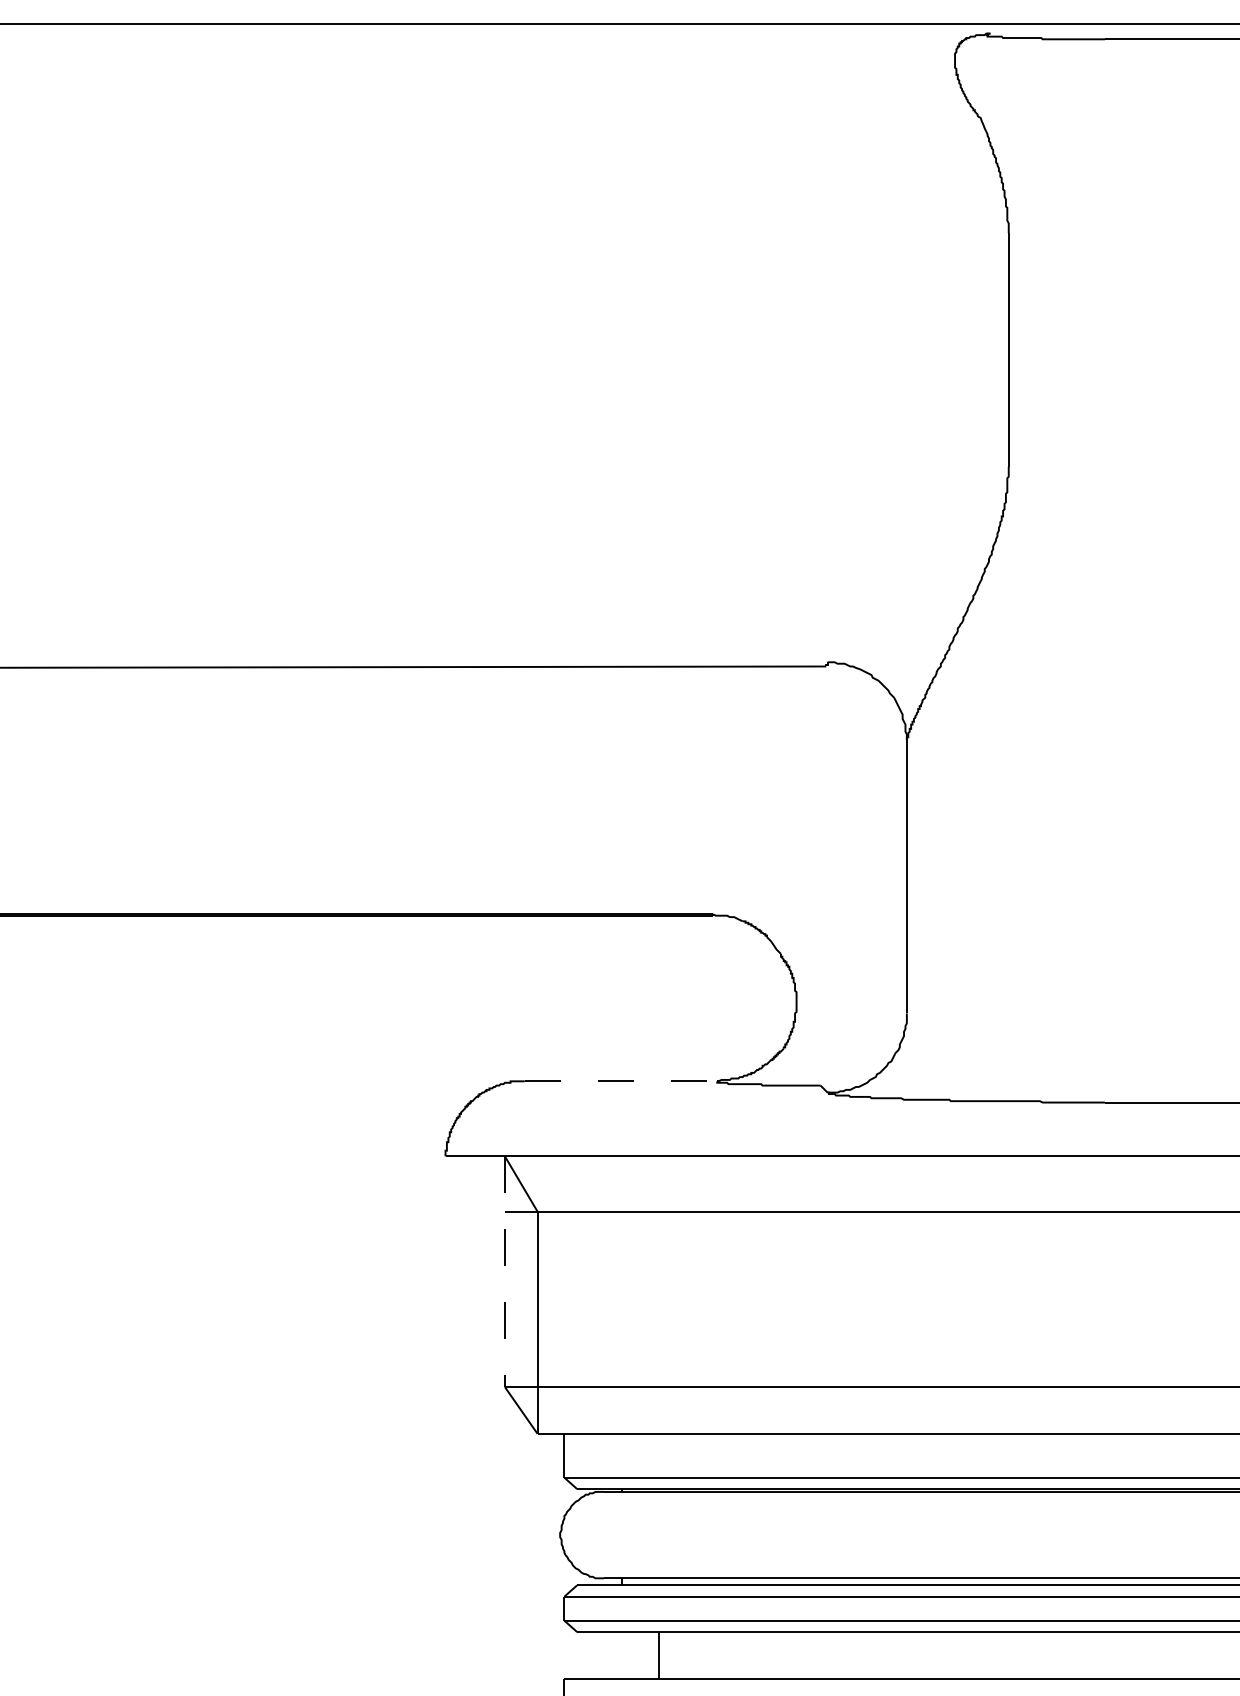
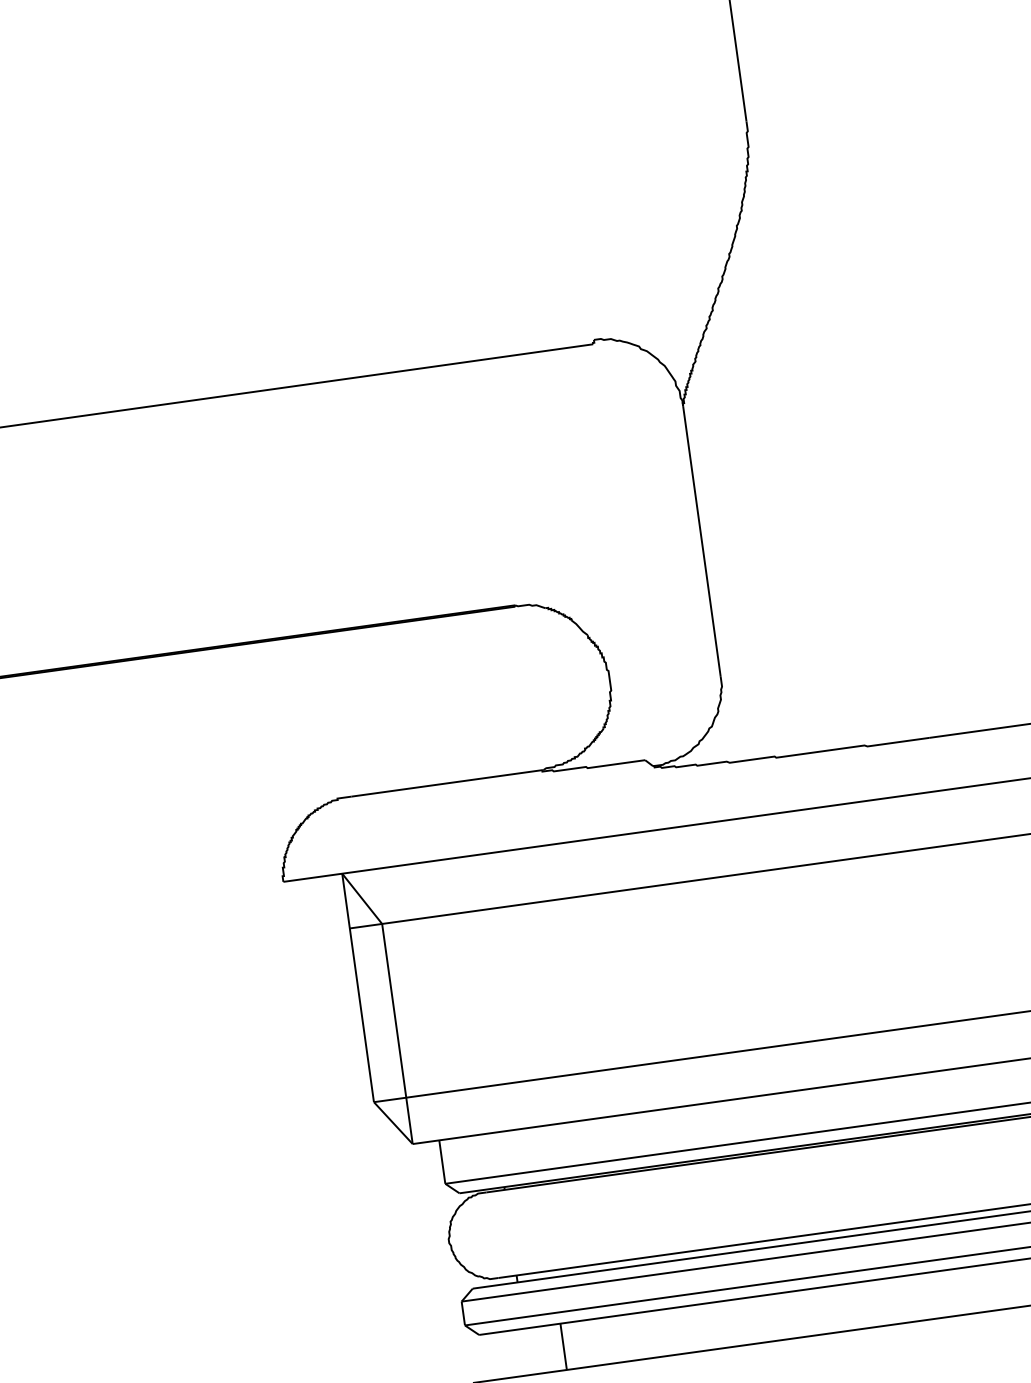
line: (621, 1081) -> (447, 783), dashed -> solid
line: (504, 1272) -> (357, 988), dashed -> solid

